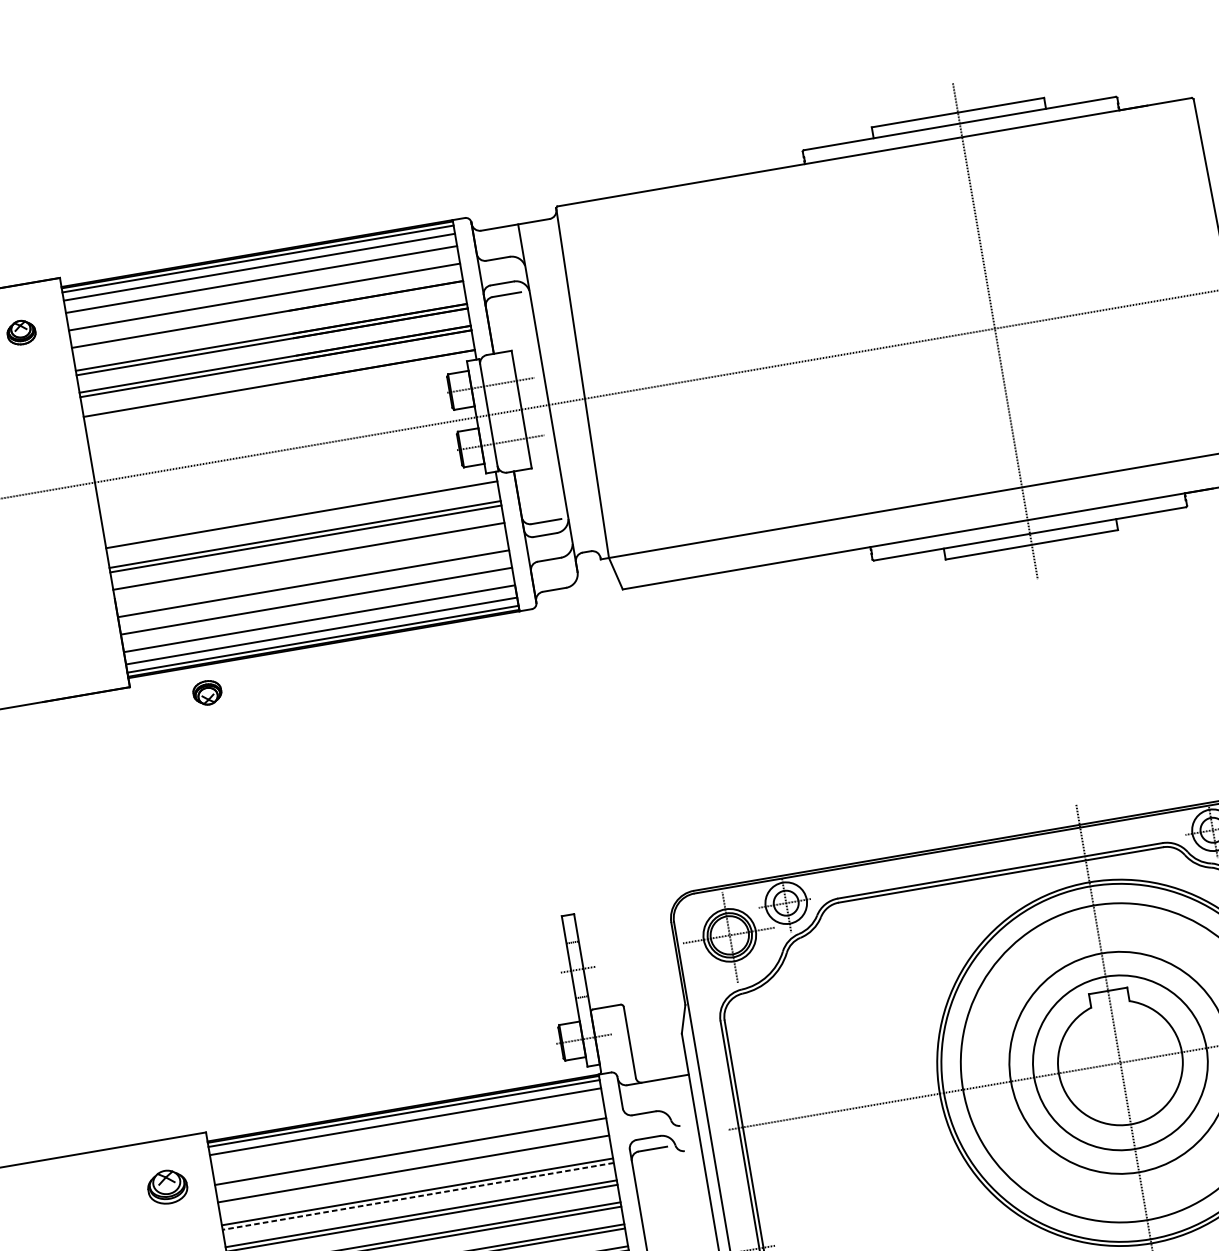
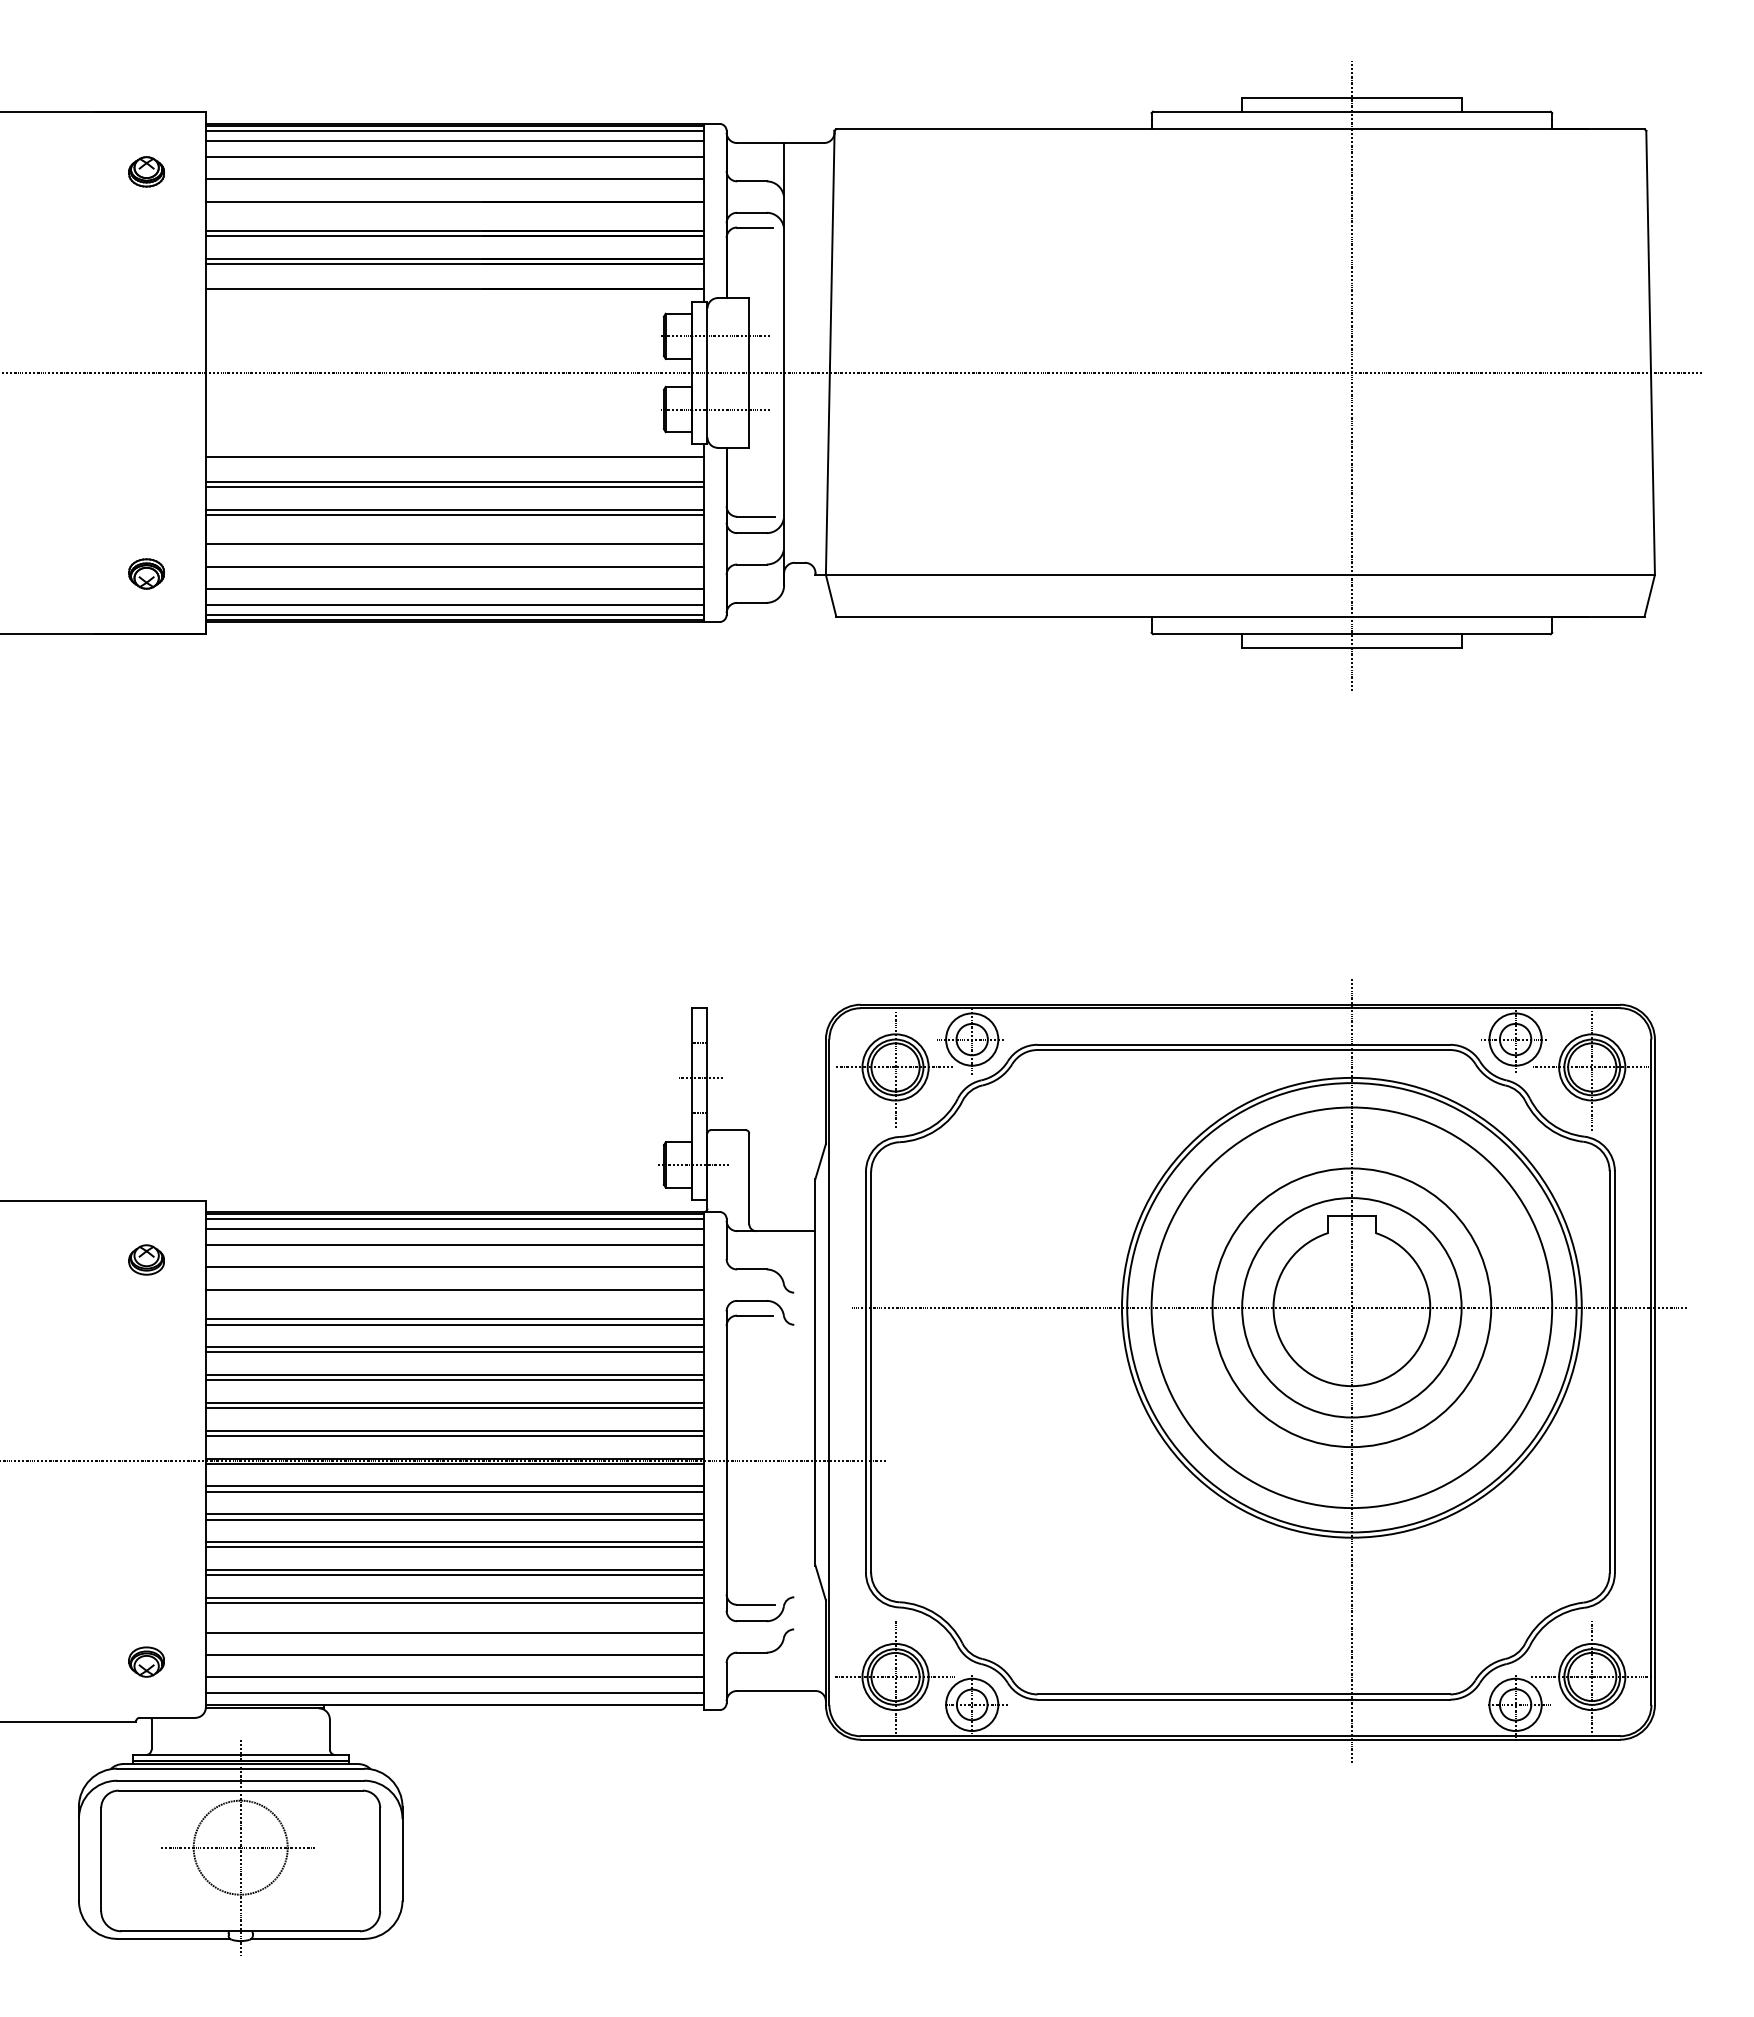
line: (309, 561) -> (454, 515), added
part: (207, 692) -> (146, 573), moved
line: (407, 1134) -> (454, 1245), added
part: (167, 1186) -> (146, 1259), size x0.71
line: (417, 1196) -> (454, 1324), dashed -> solid

